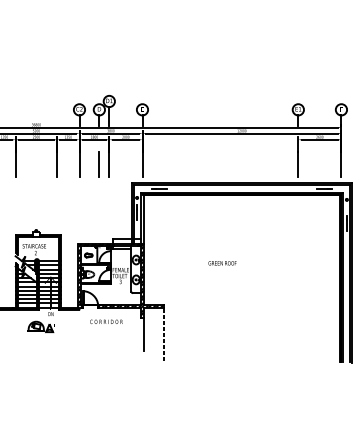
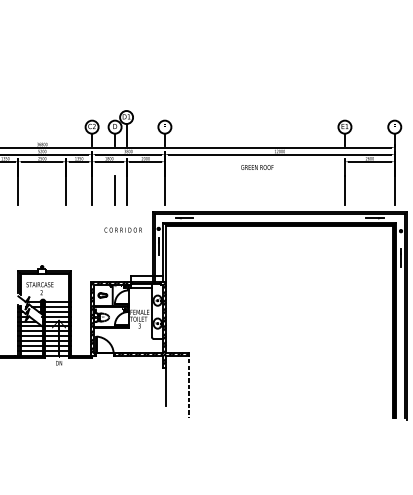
text: (222, 263) -> (257, 167), moved
text: (105, 321) -> (122, 229), moved
part: (40, 326) -> (47, 377), removed

